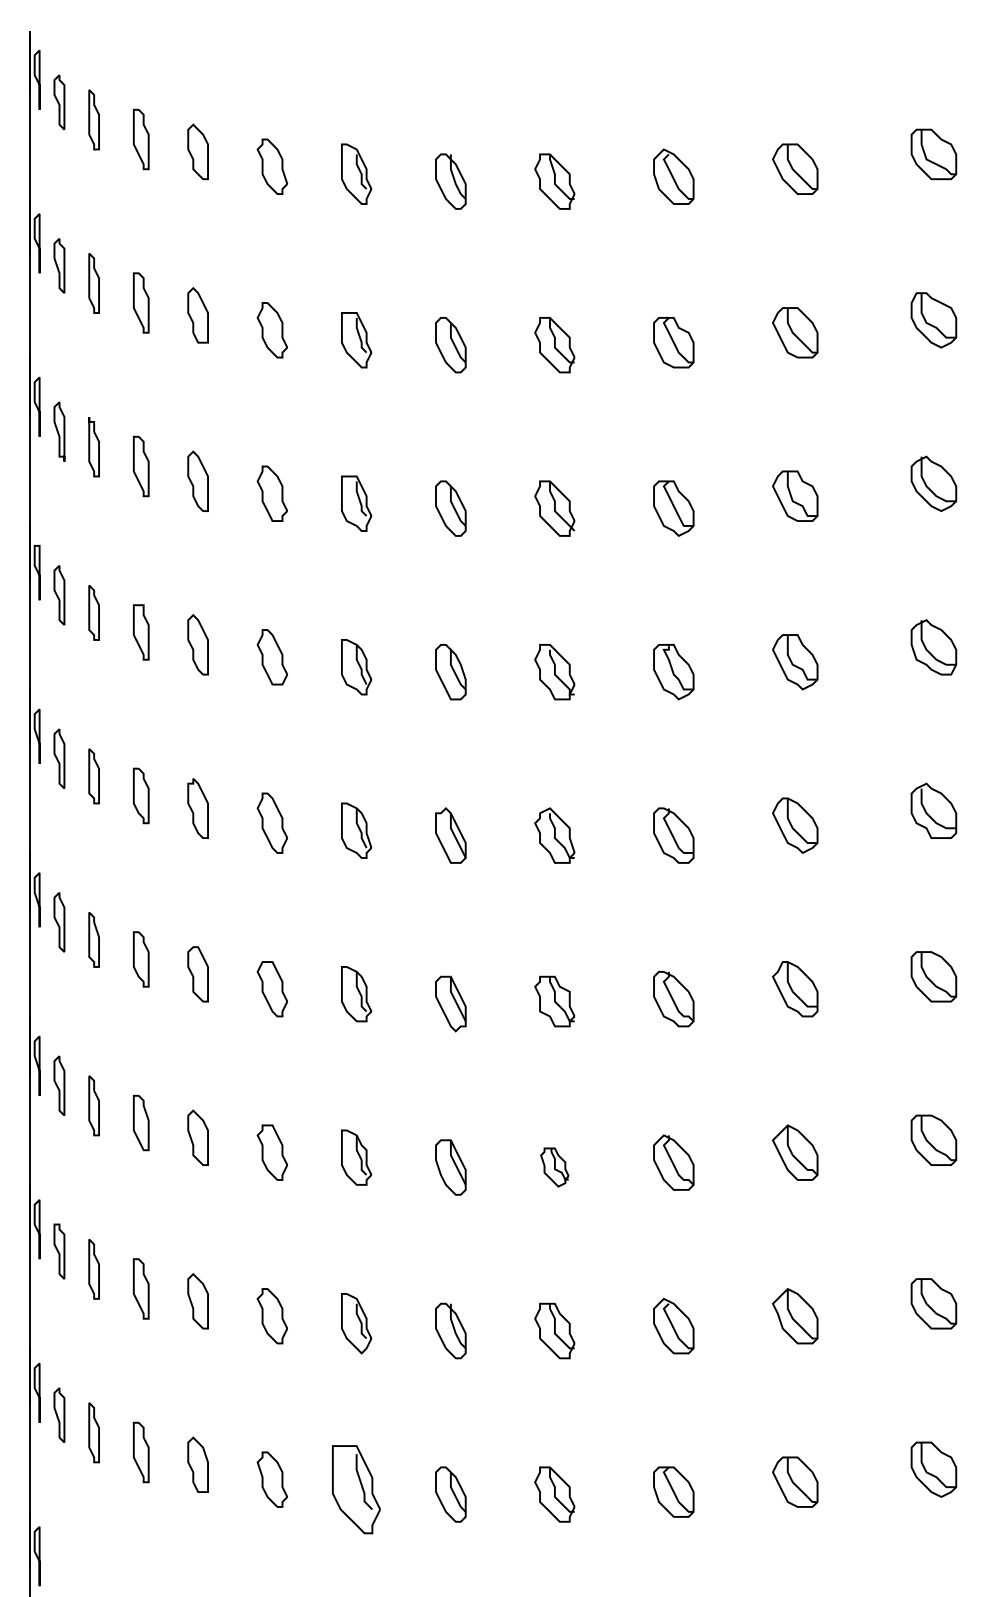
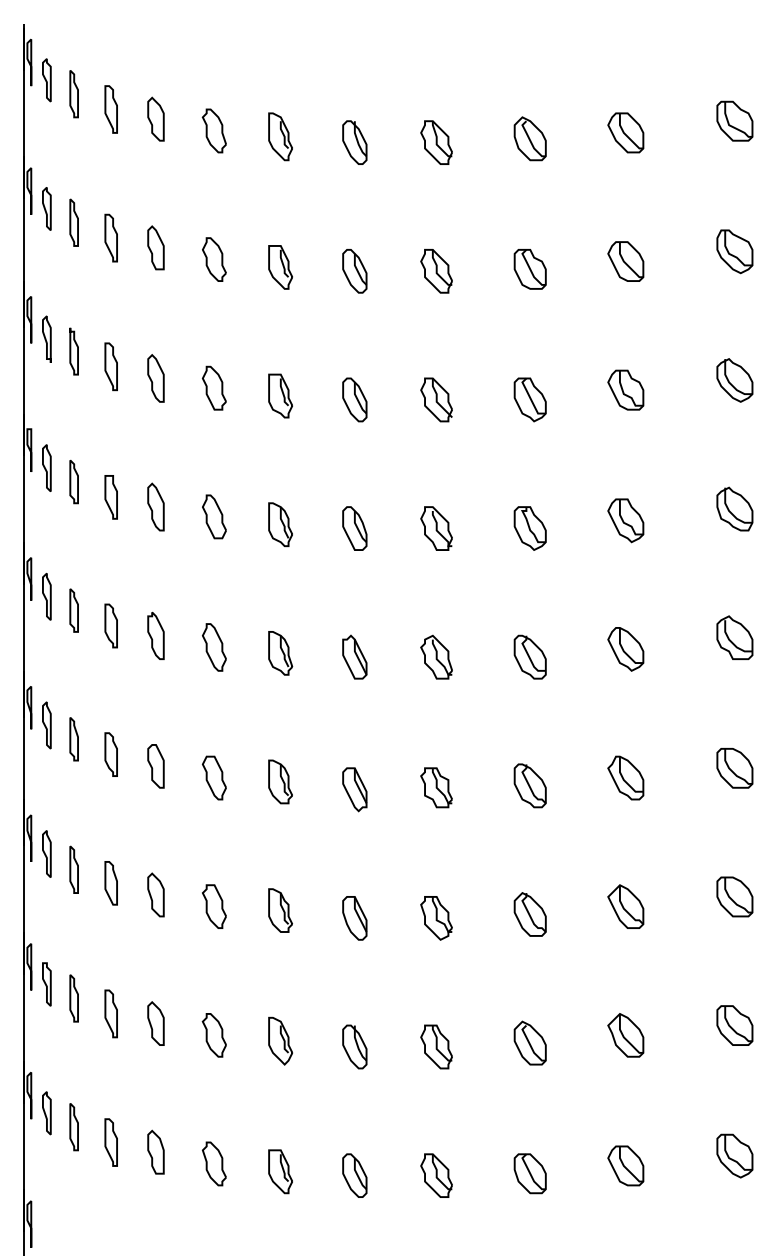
part: (554, 1167) -> (436, 918), size x1.43
part: (356, 1489) -> (280, 1171), size x0.62

